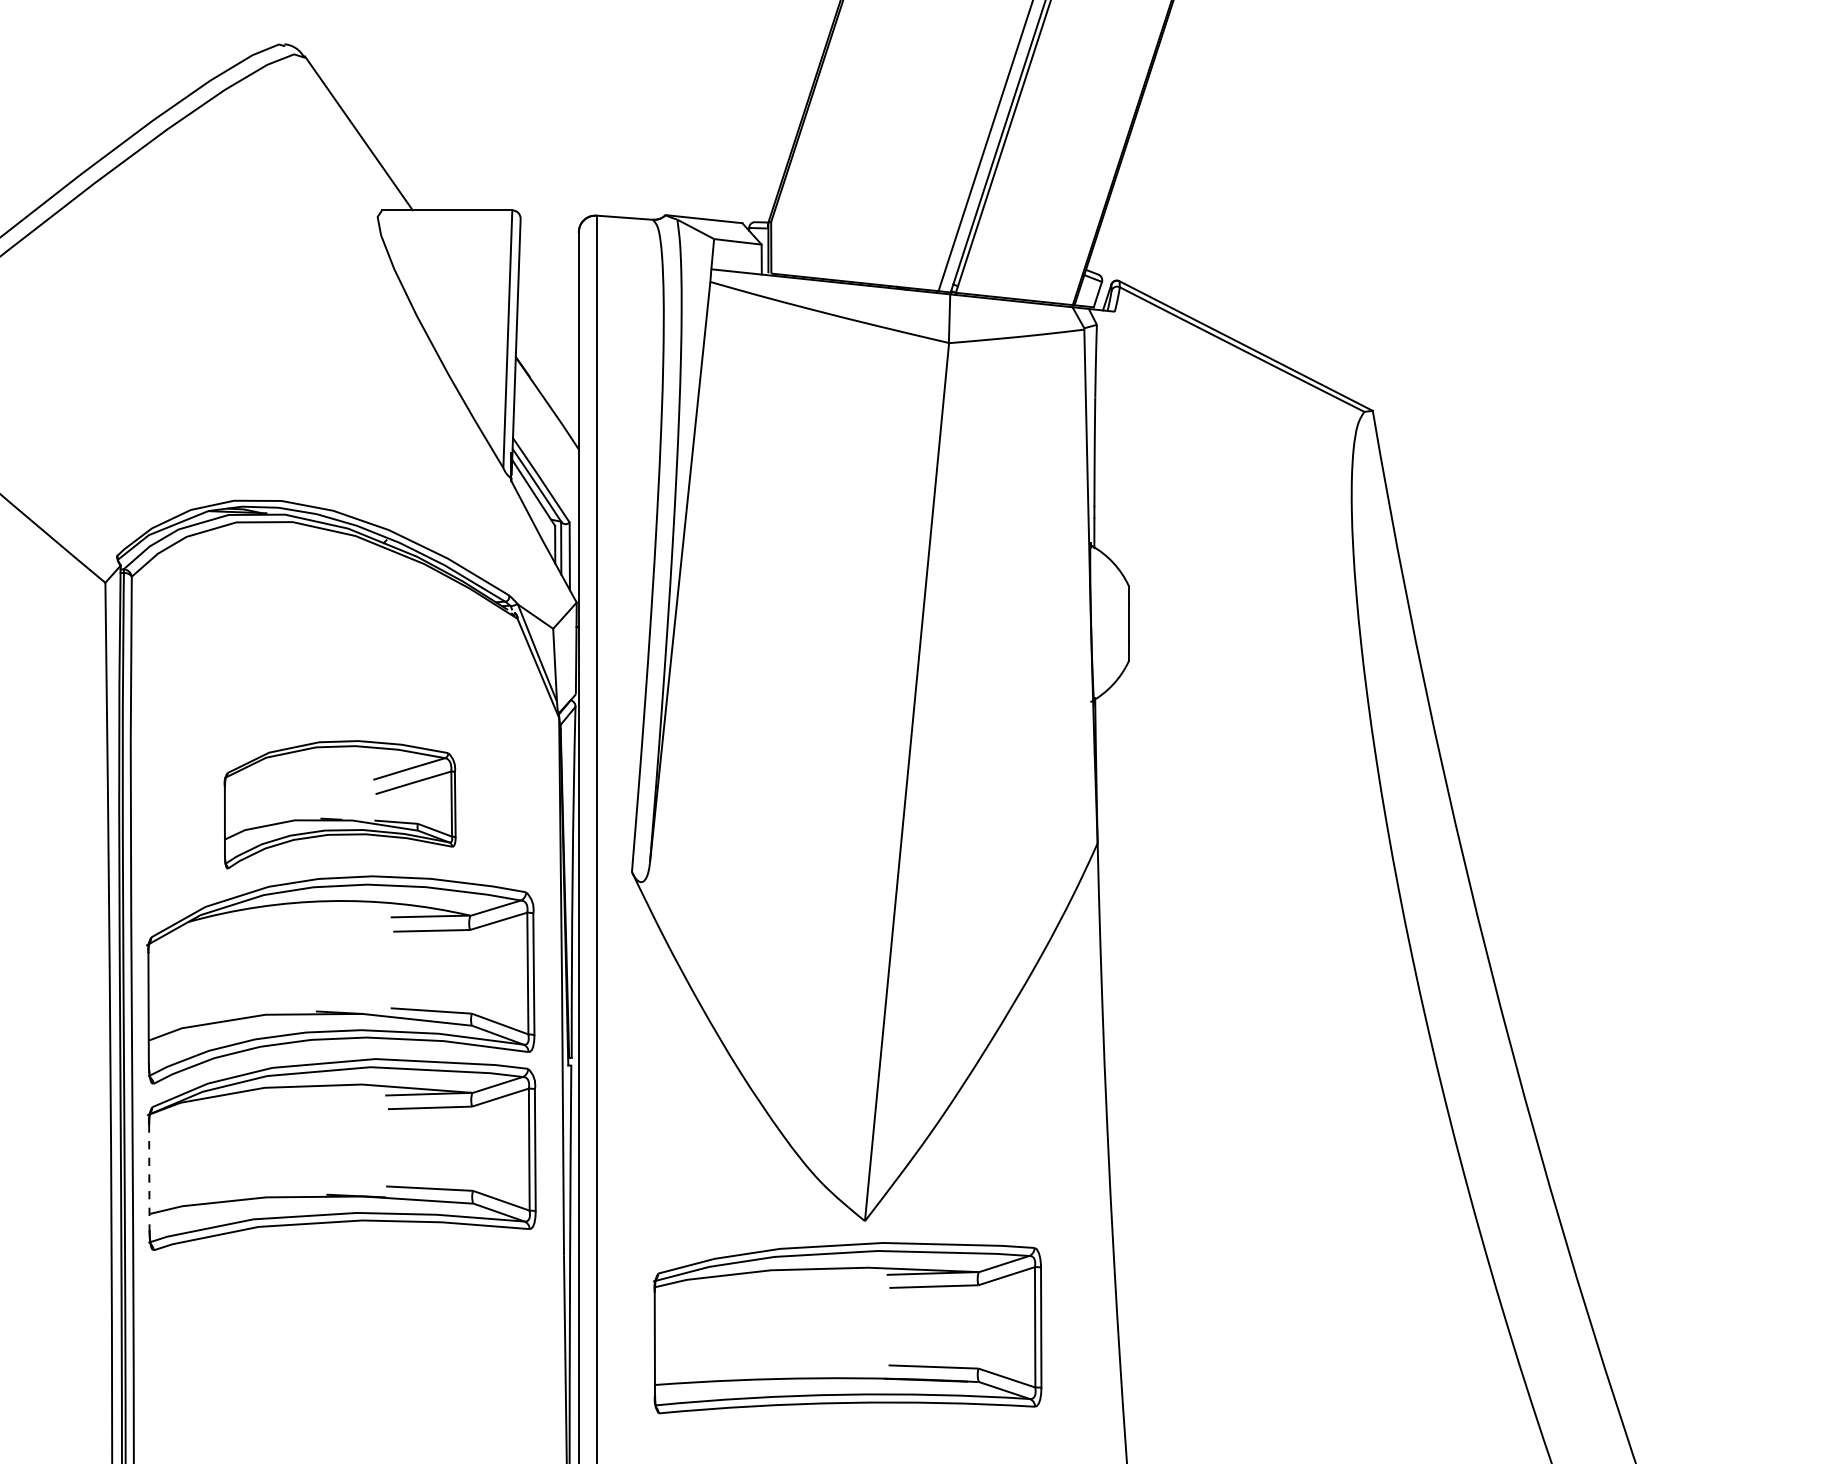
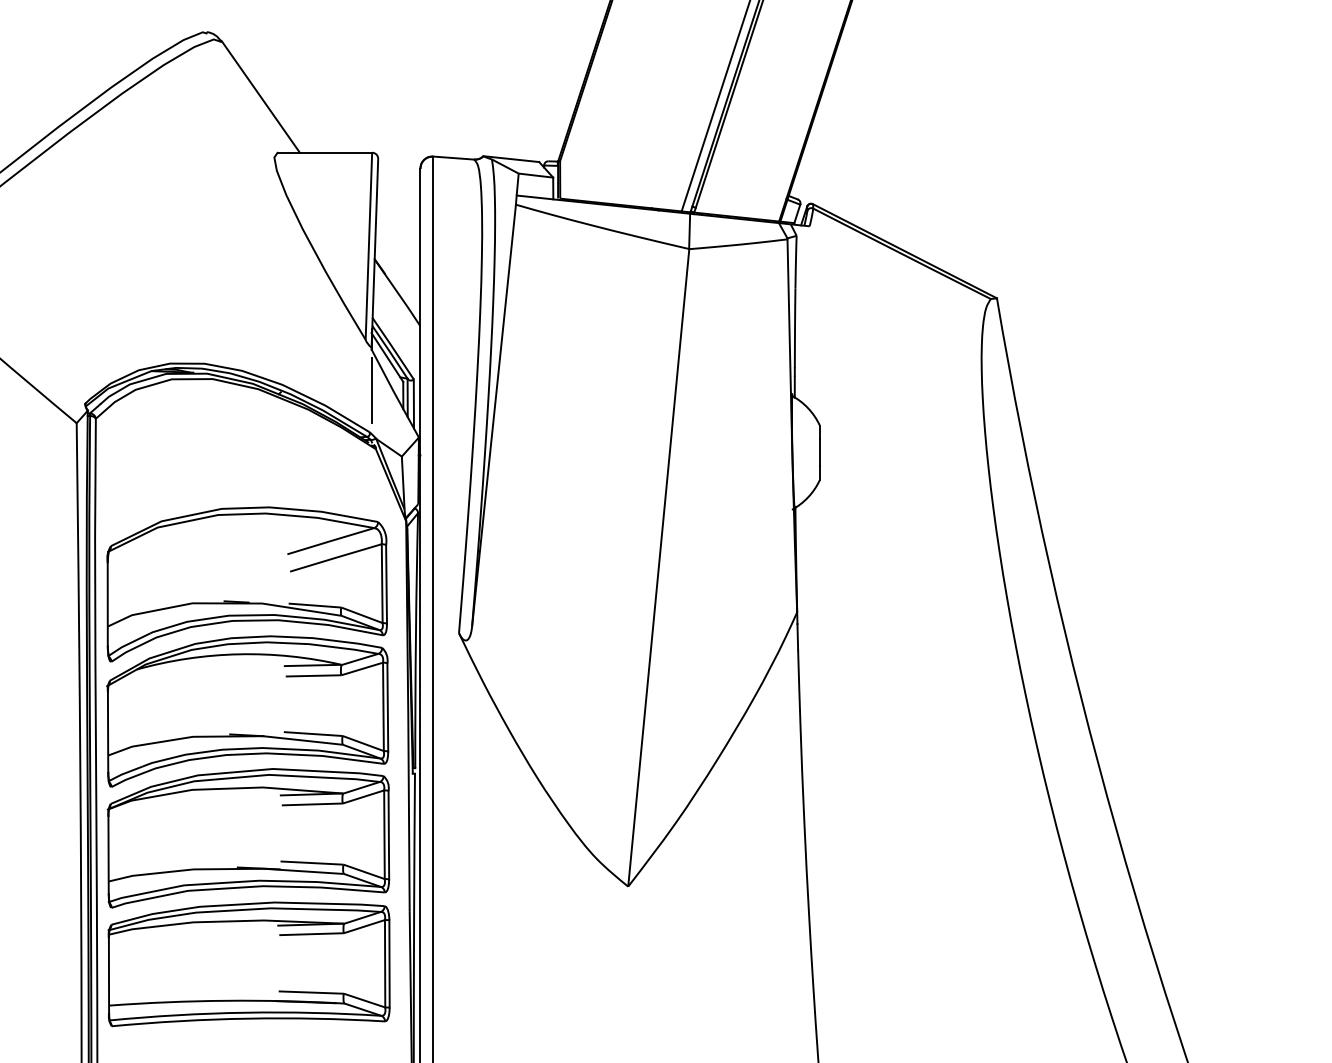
line: (511, 537) -> (371, 390), added
part: (339, 804) -> (246, 584), size x1.67
line: (149, 1178) -> (108, 855), dashed -> solid
part: (847, 1328) -> (248, 964), moved

